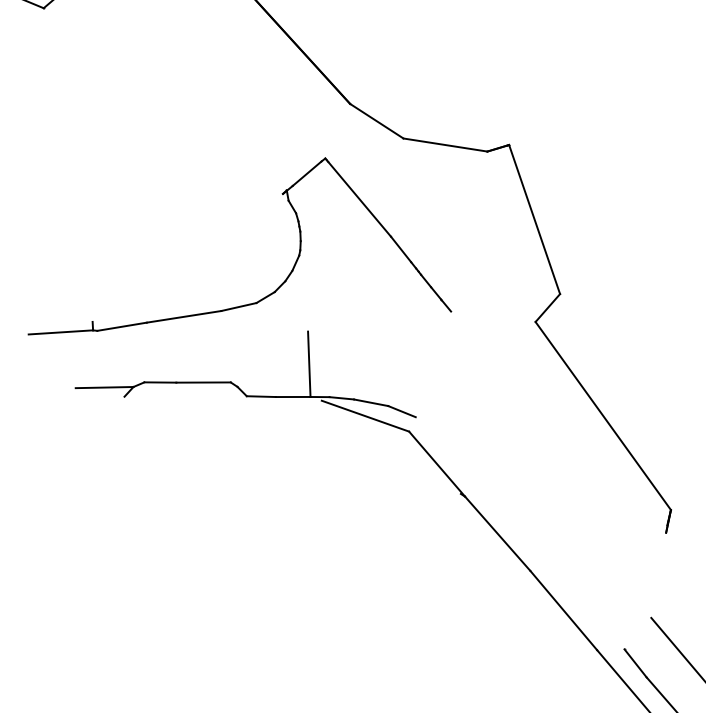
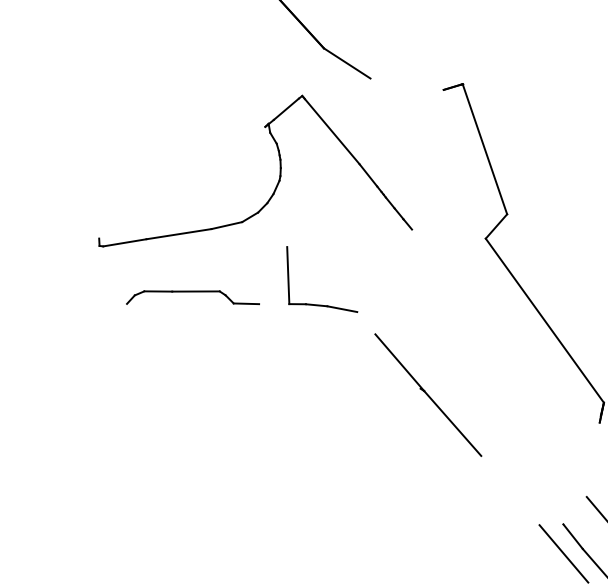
line: (445, 144) -> (407, 83), removed
line: (60, 332) -> (71, 247), removed
line: (104, 387) -> (109, 295), removed
line: (292, 396) -> (273, 303), removed
line: (401, 411) -> (368, 316), removed
line: (365, 415) -> (337, 320), removed
line: (563, 610) -> (510, 490), removed

